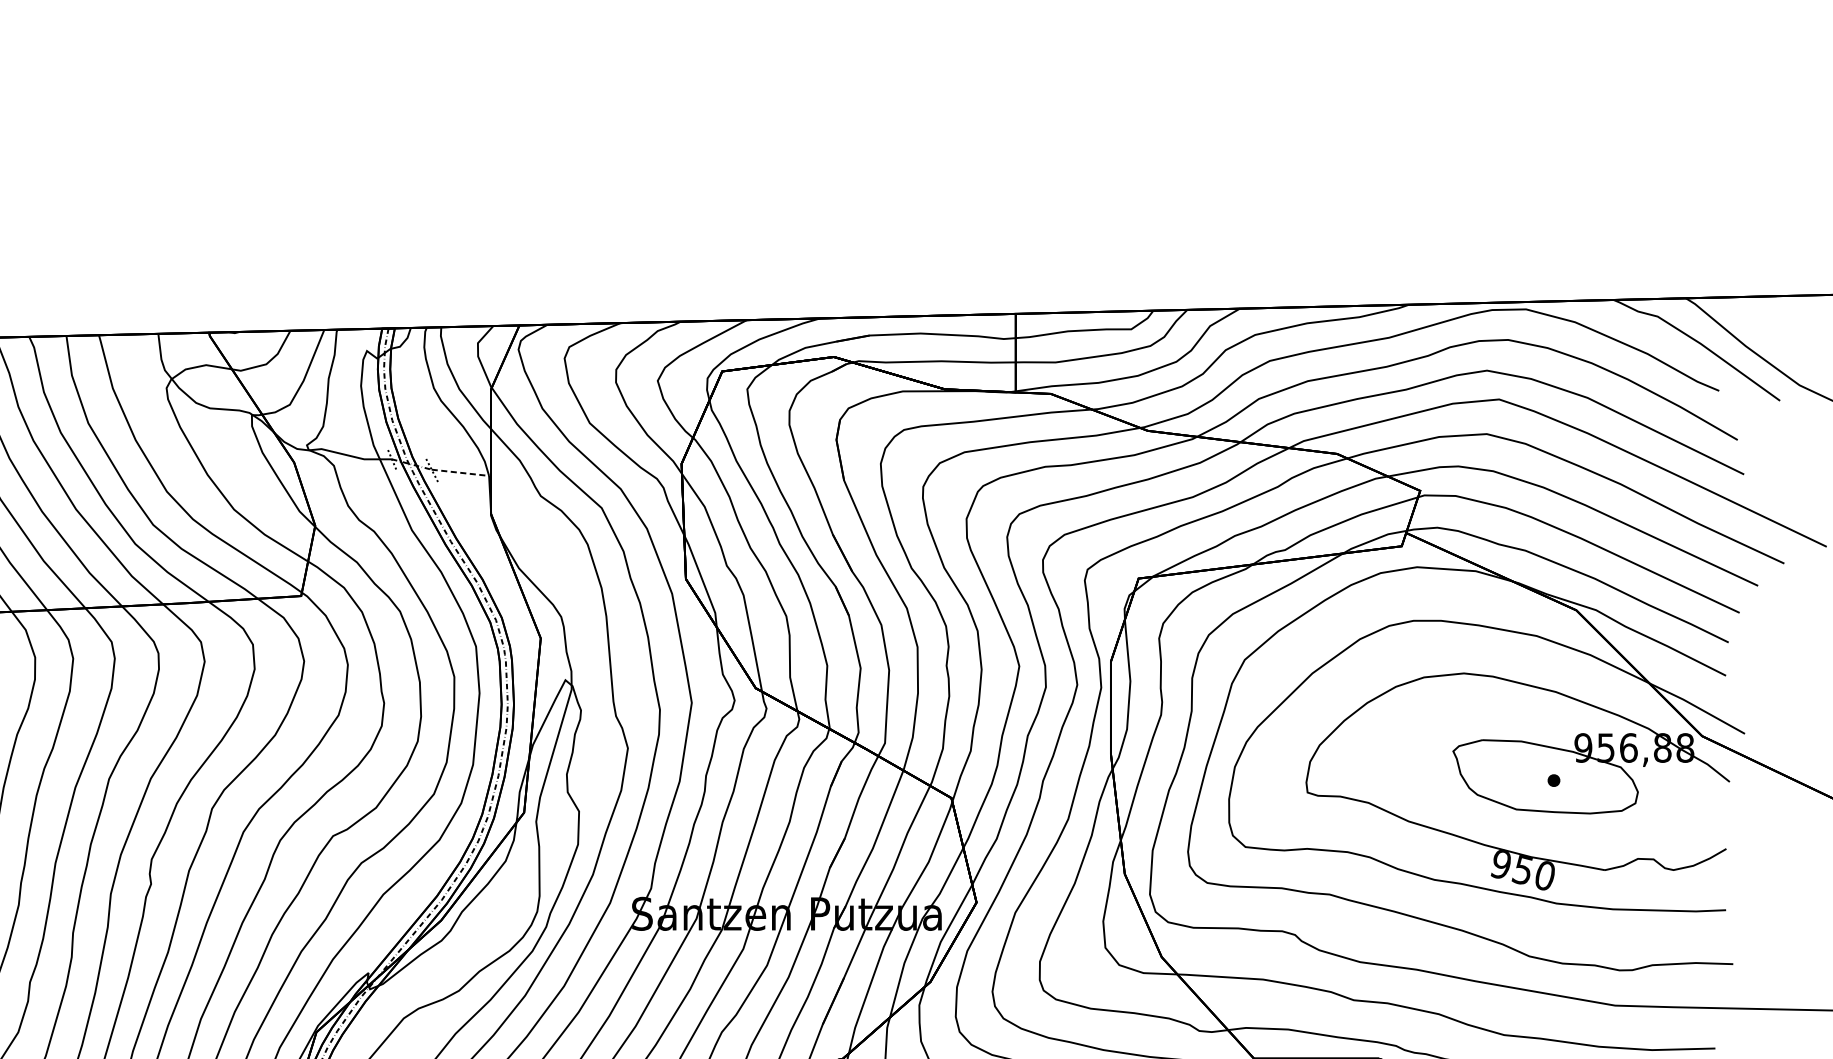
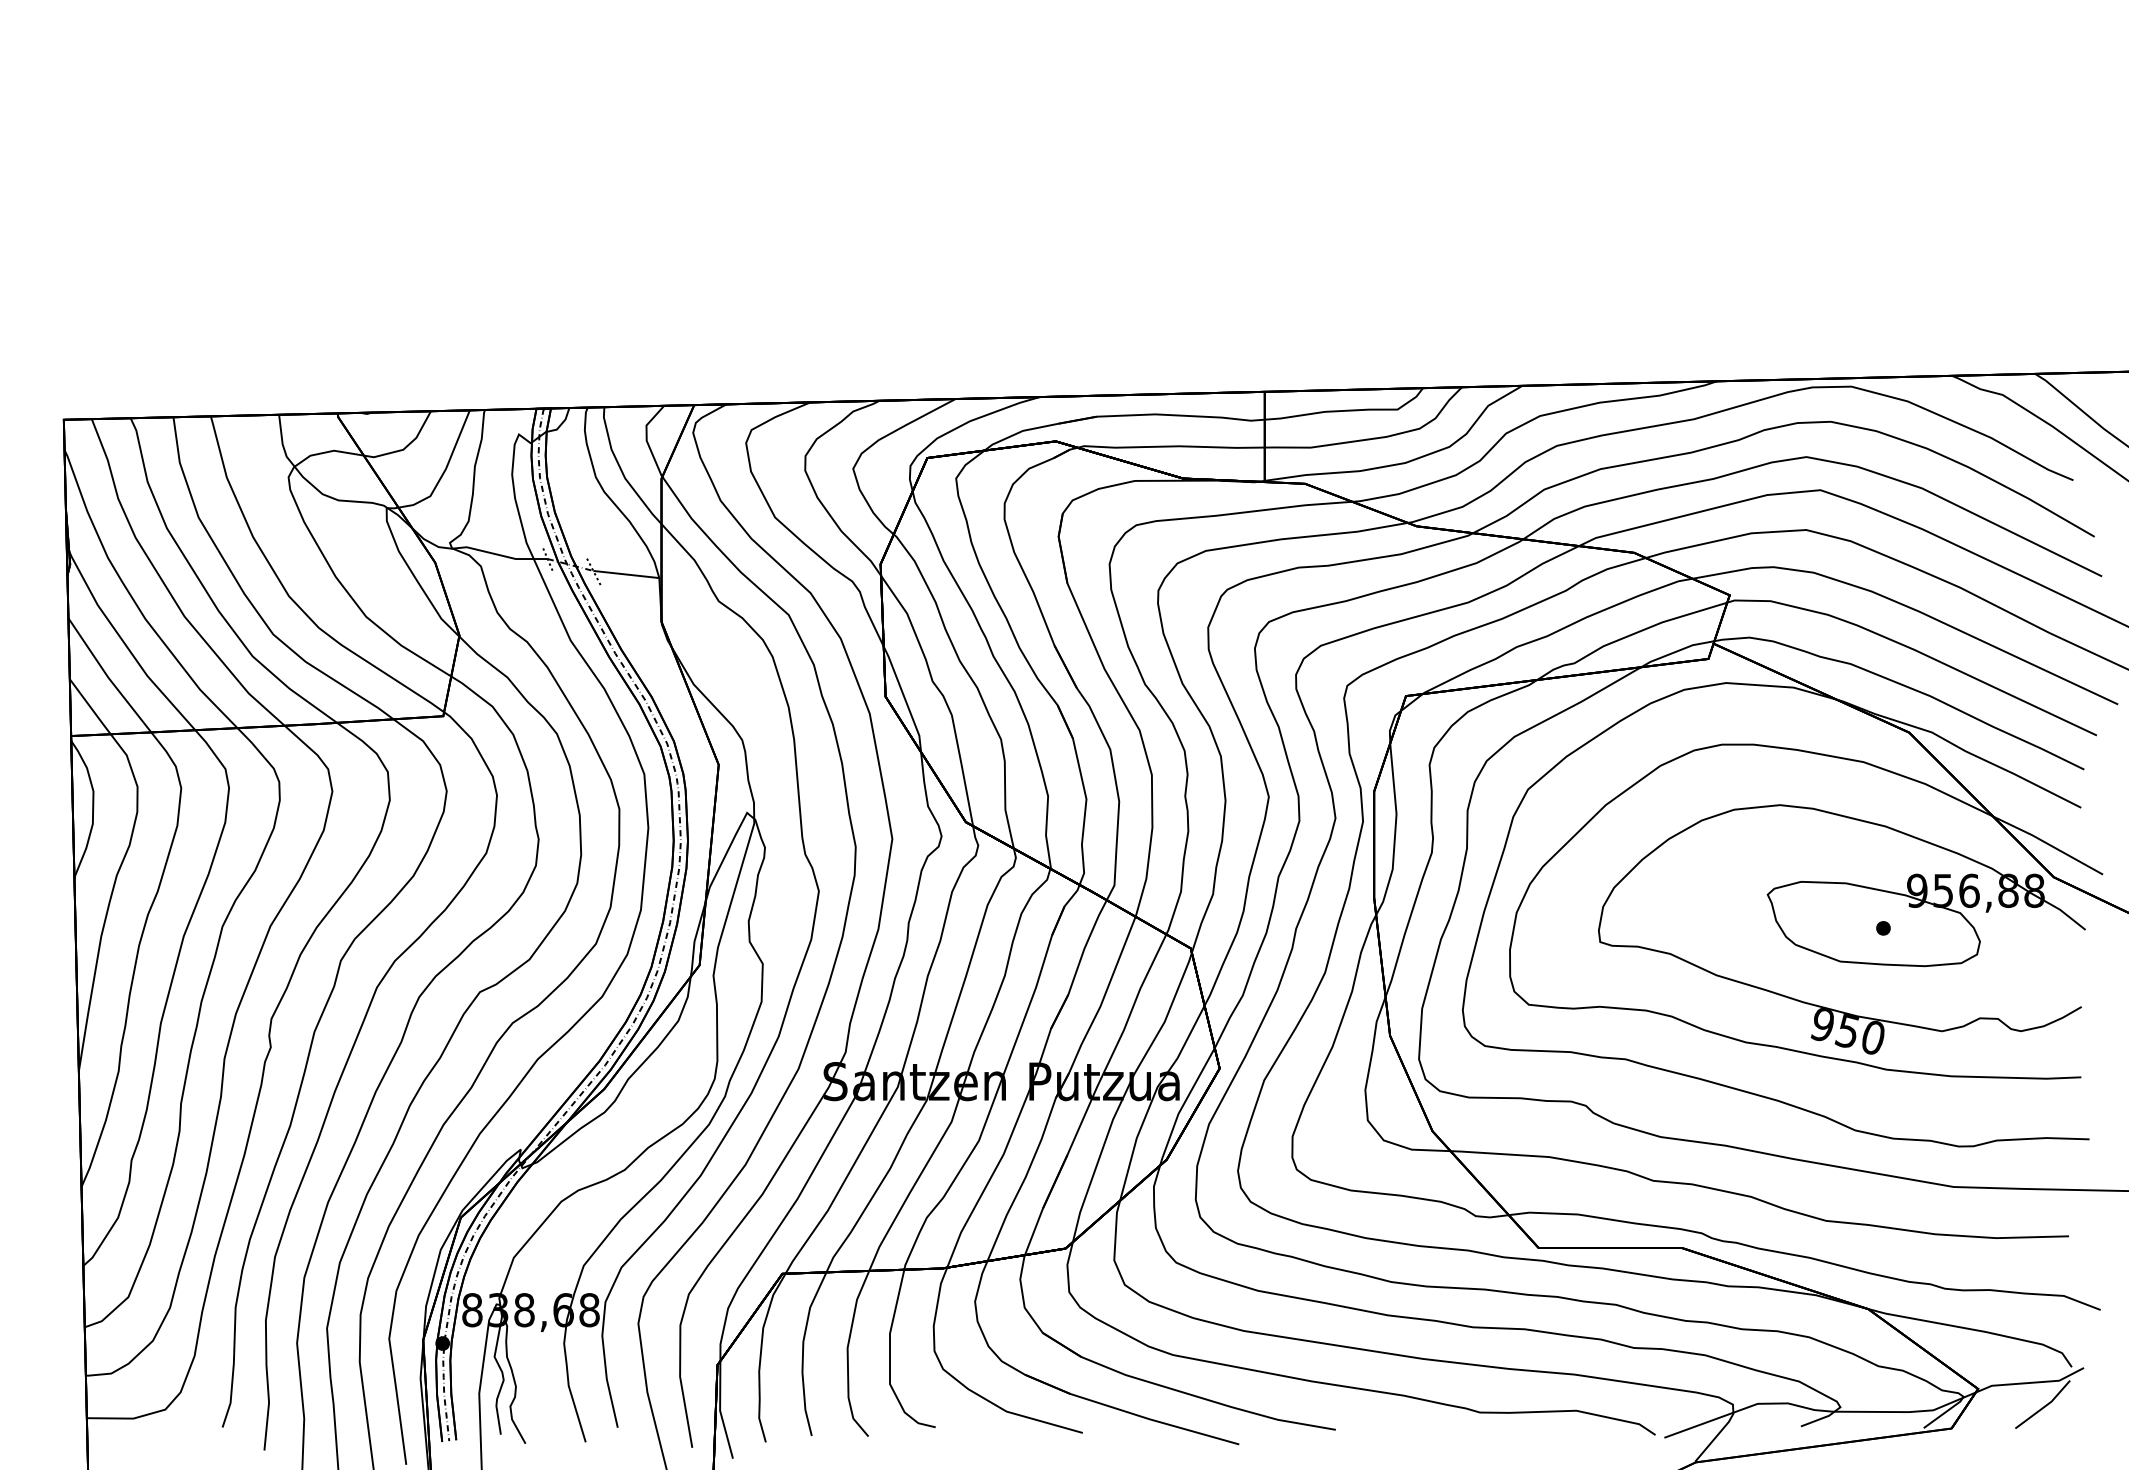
line: (460, 472) -> (626, 574), dashed -> solid

